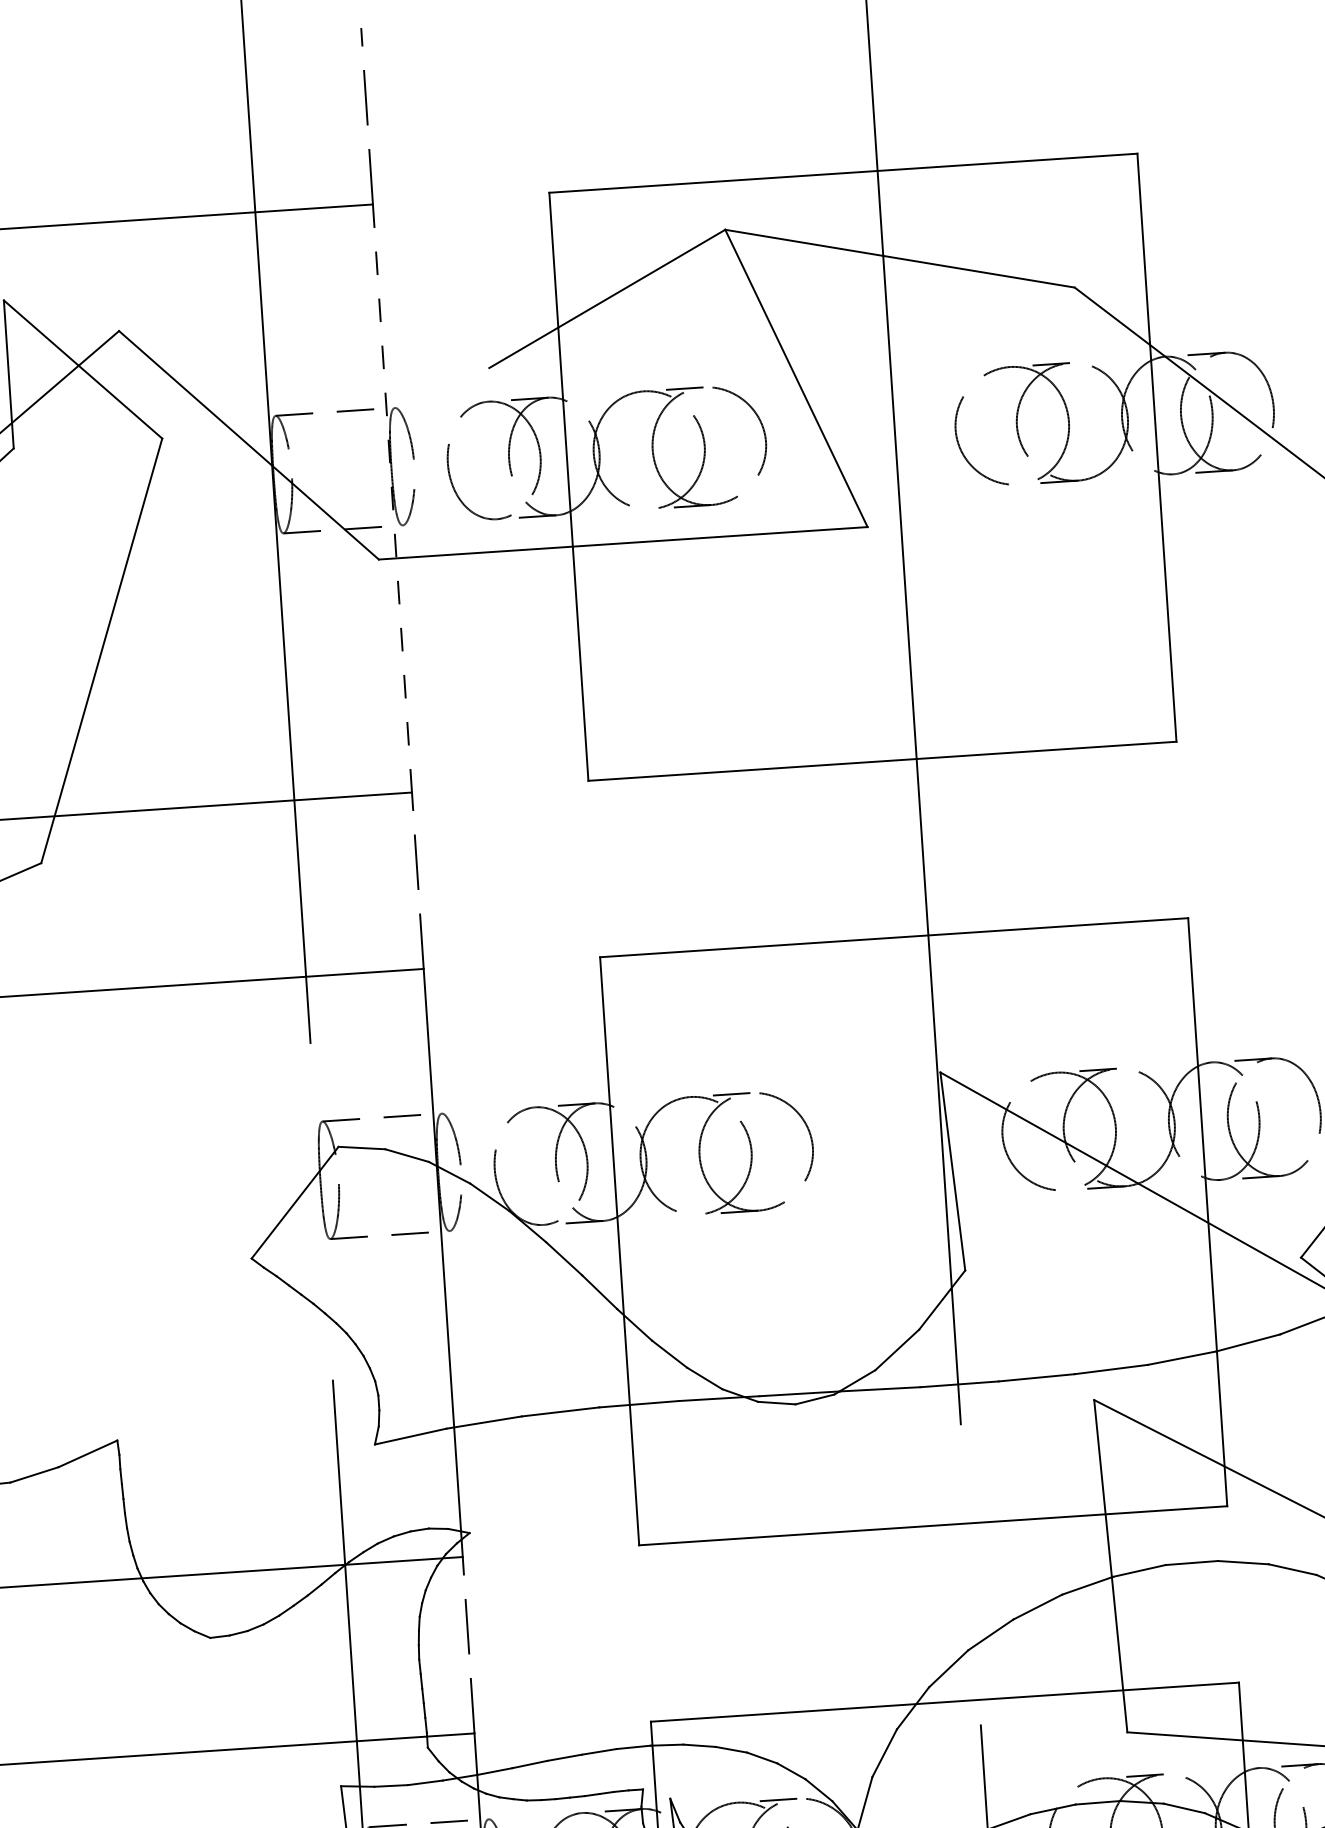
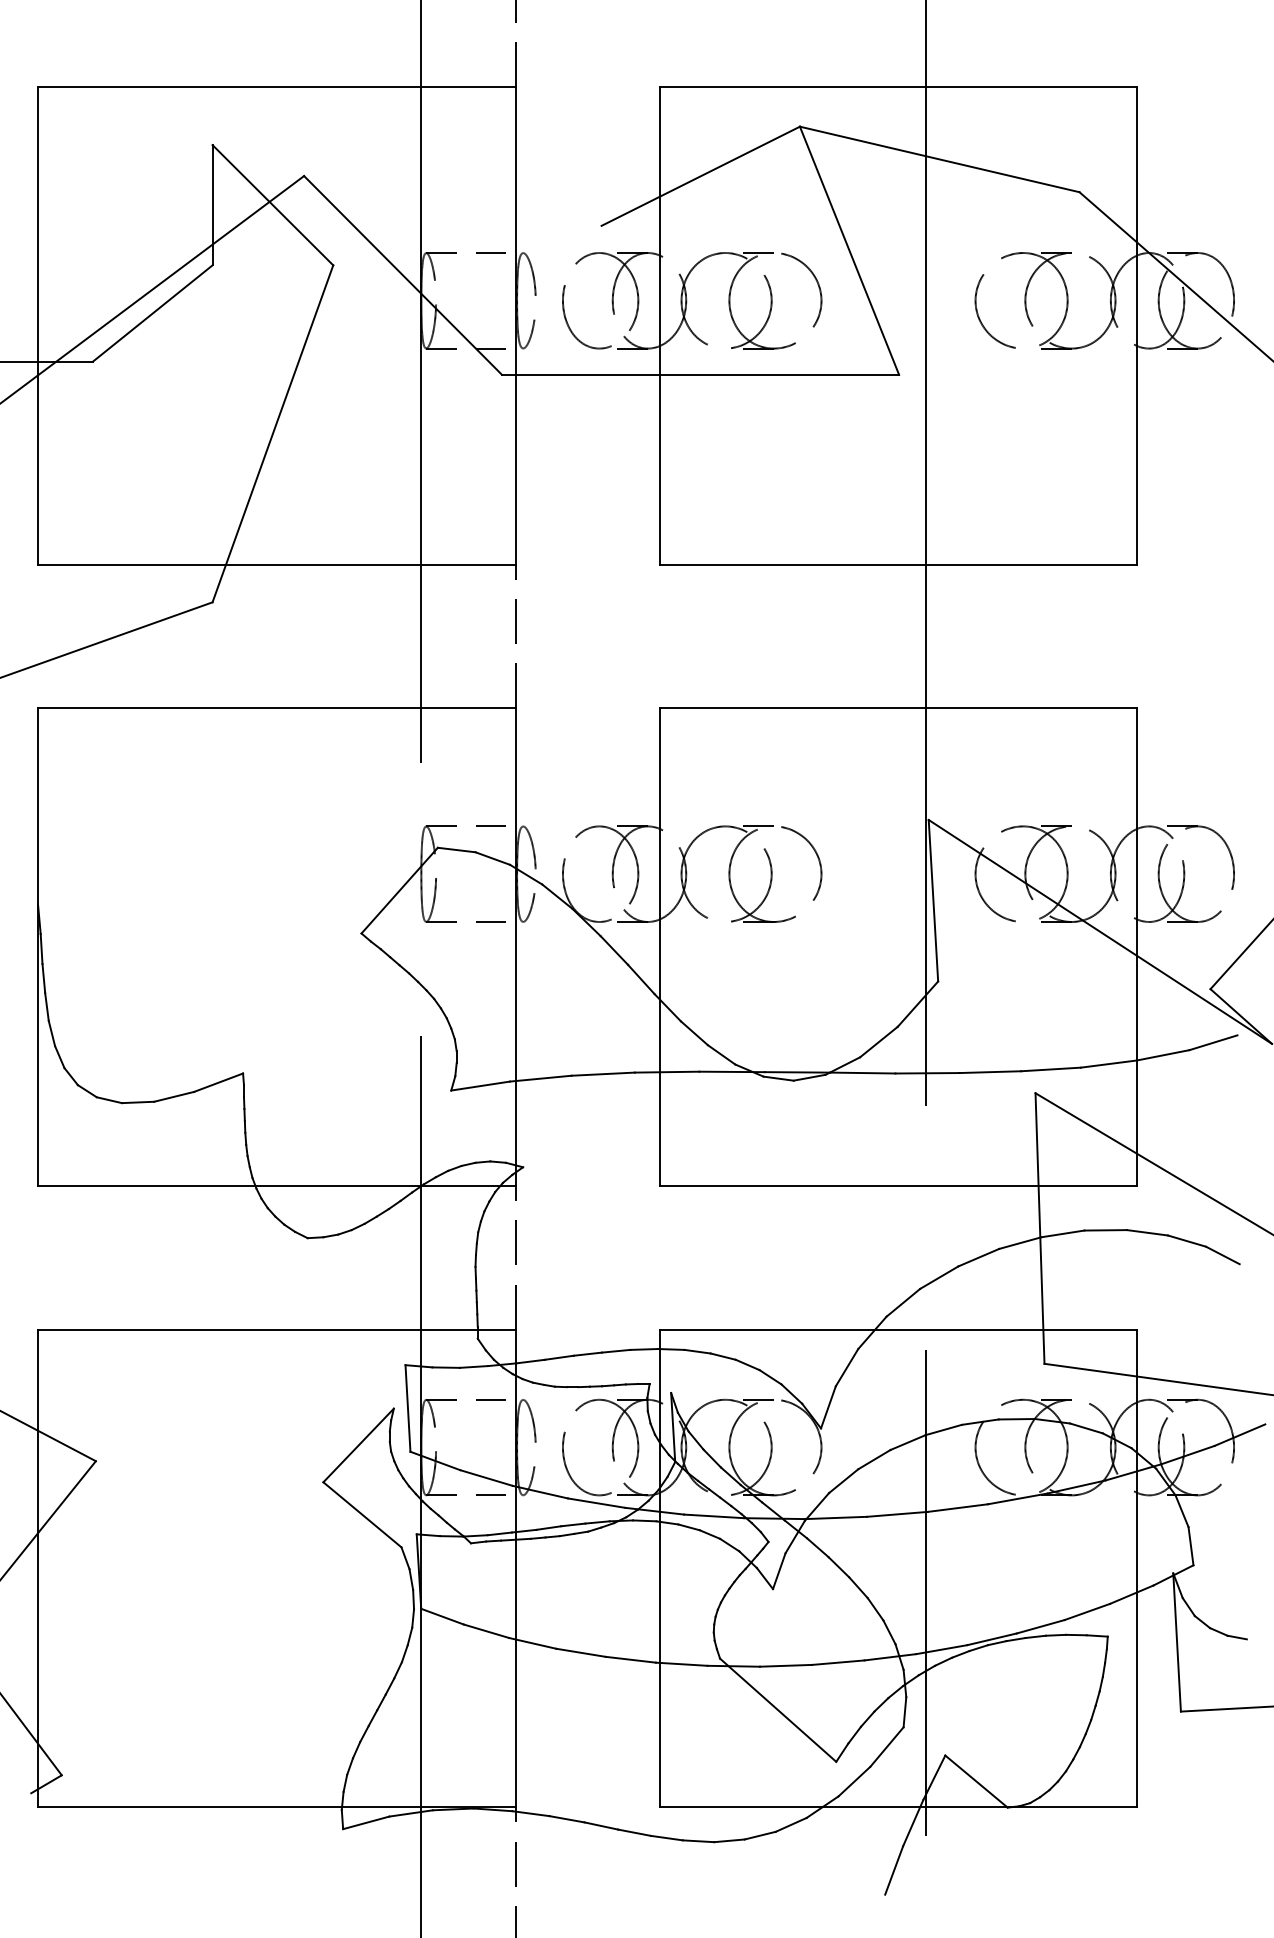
line: (392, 498) -> (516, 326), dashed -> solid

